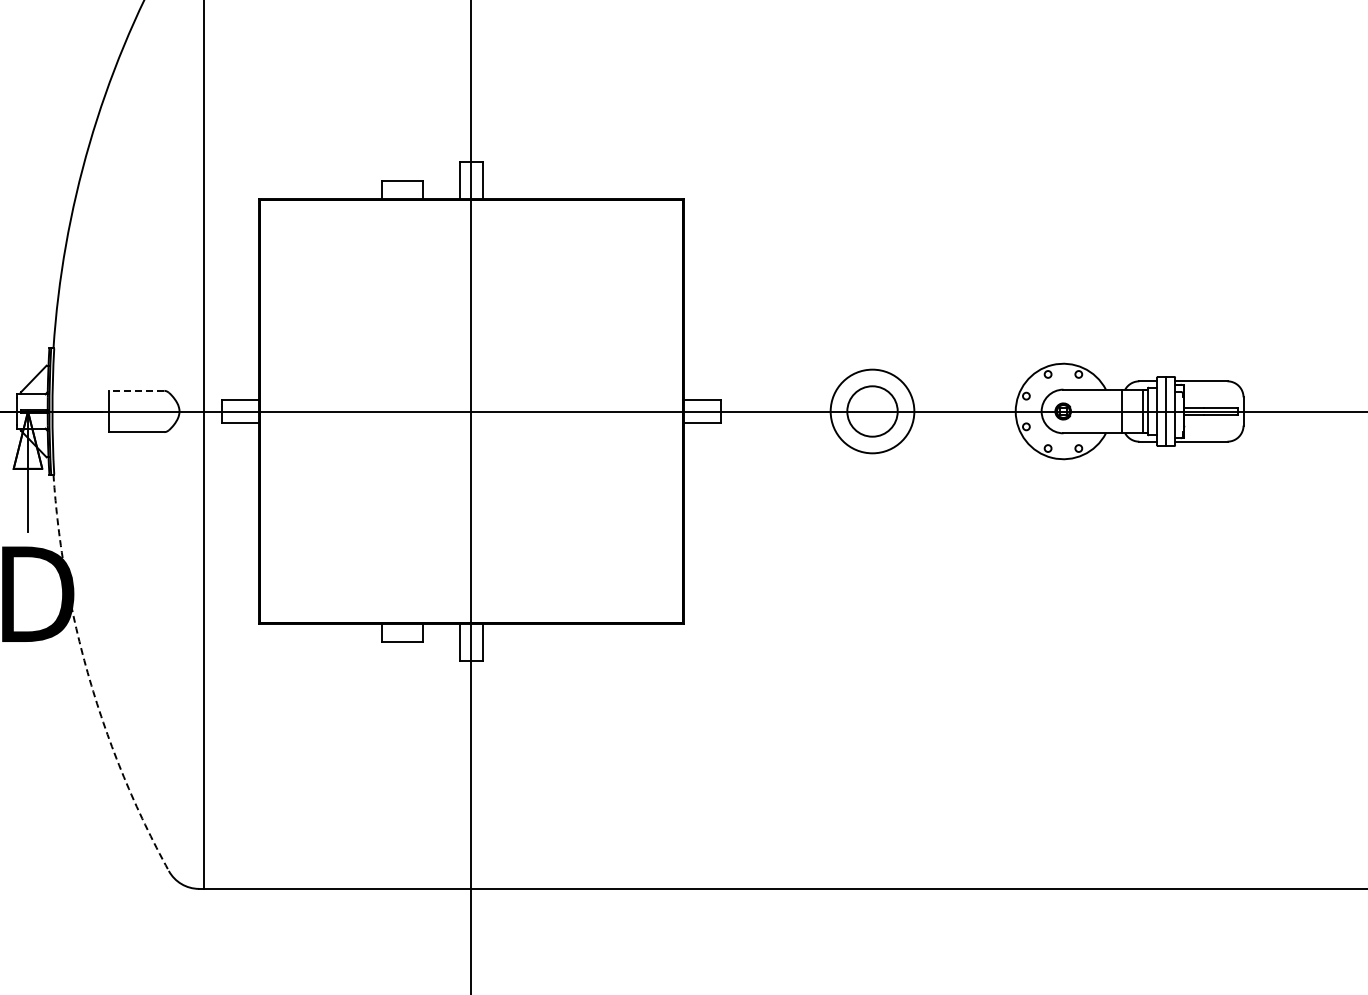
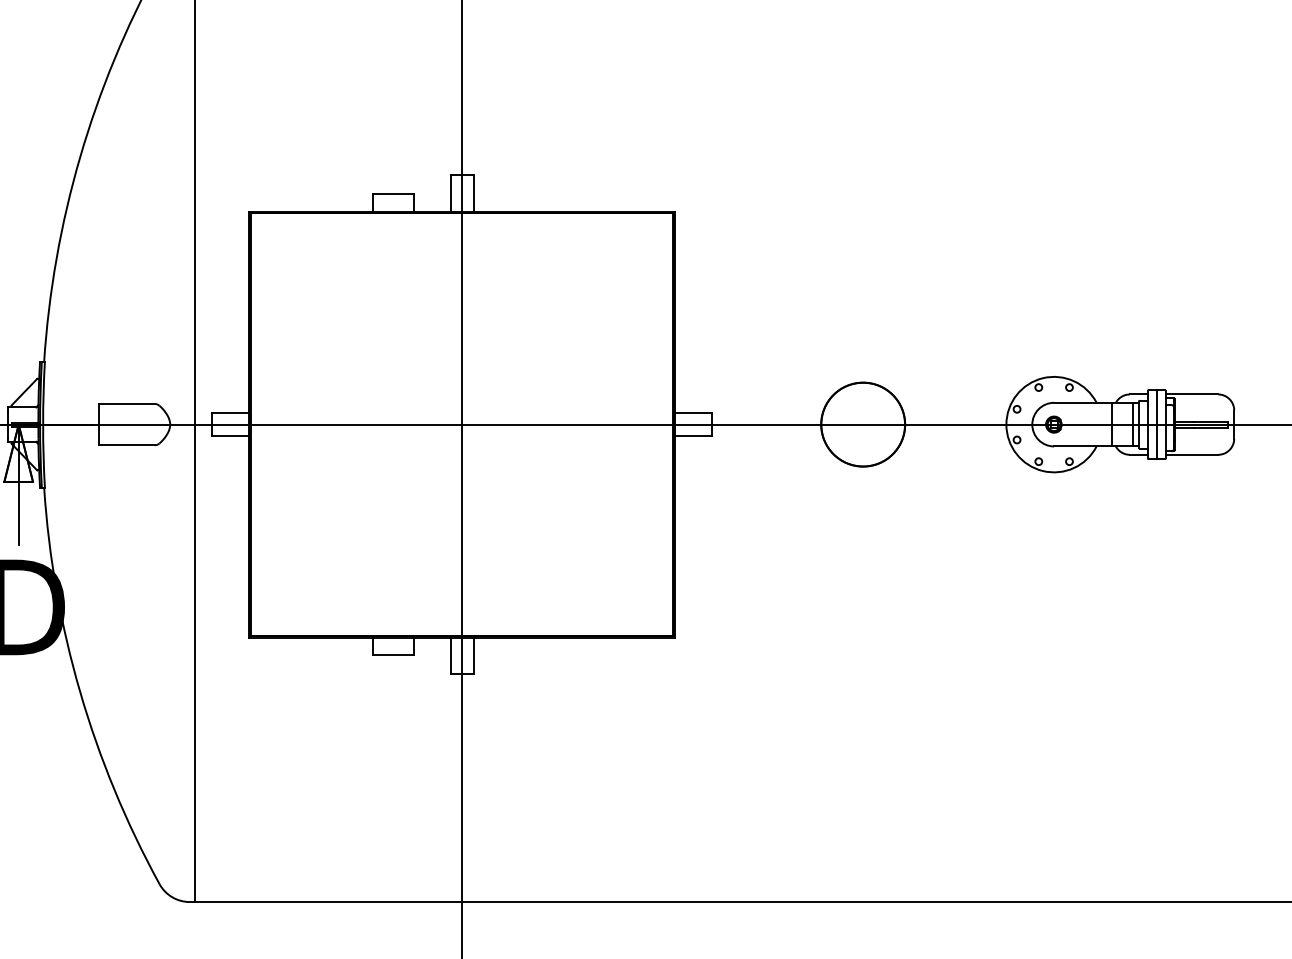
line: (136, 390) -> (127, 403), dashed -> solid
circle: (872, 411) -> (863, 424), size x1.67
arc: (89, 679) -> (80, 692), dashed -> solid

